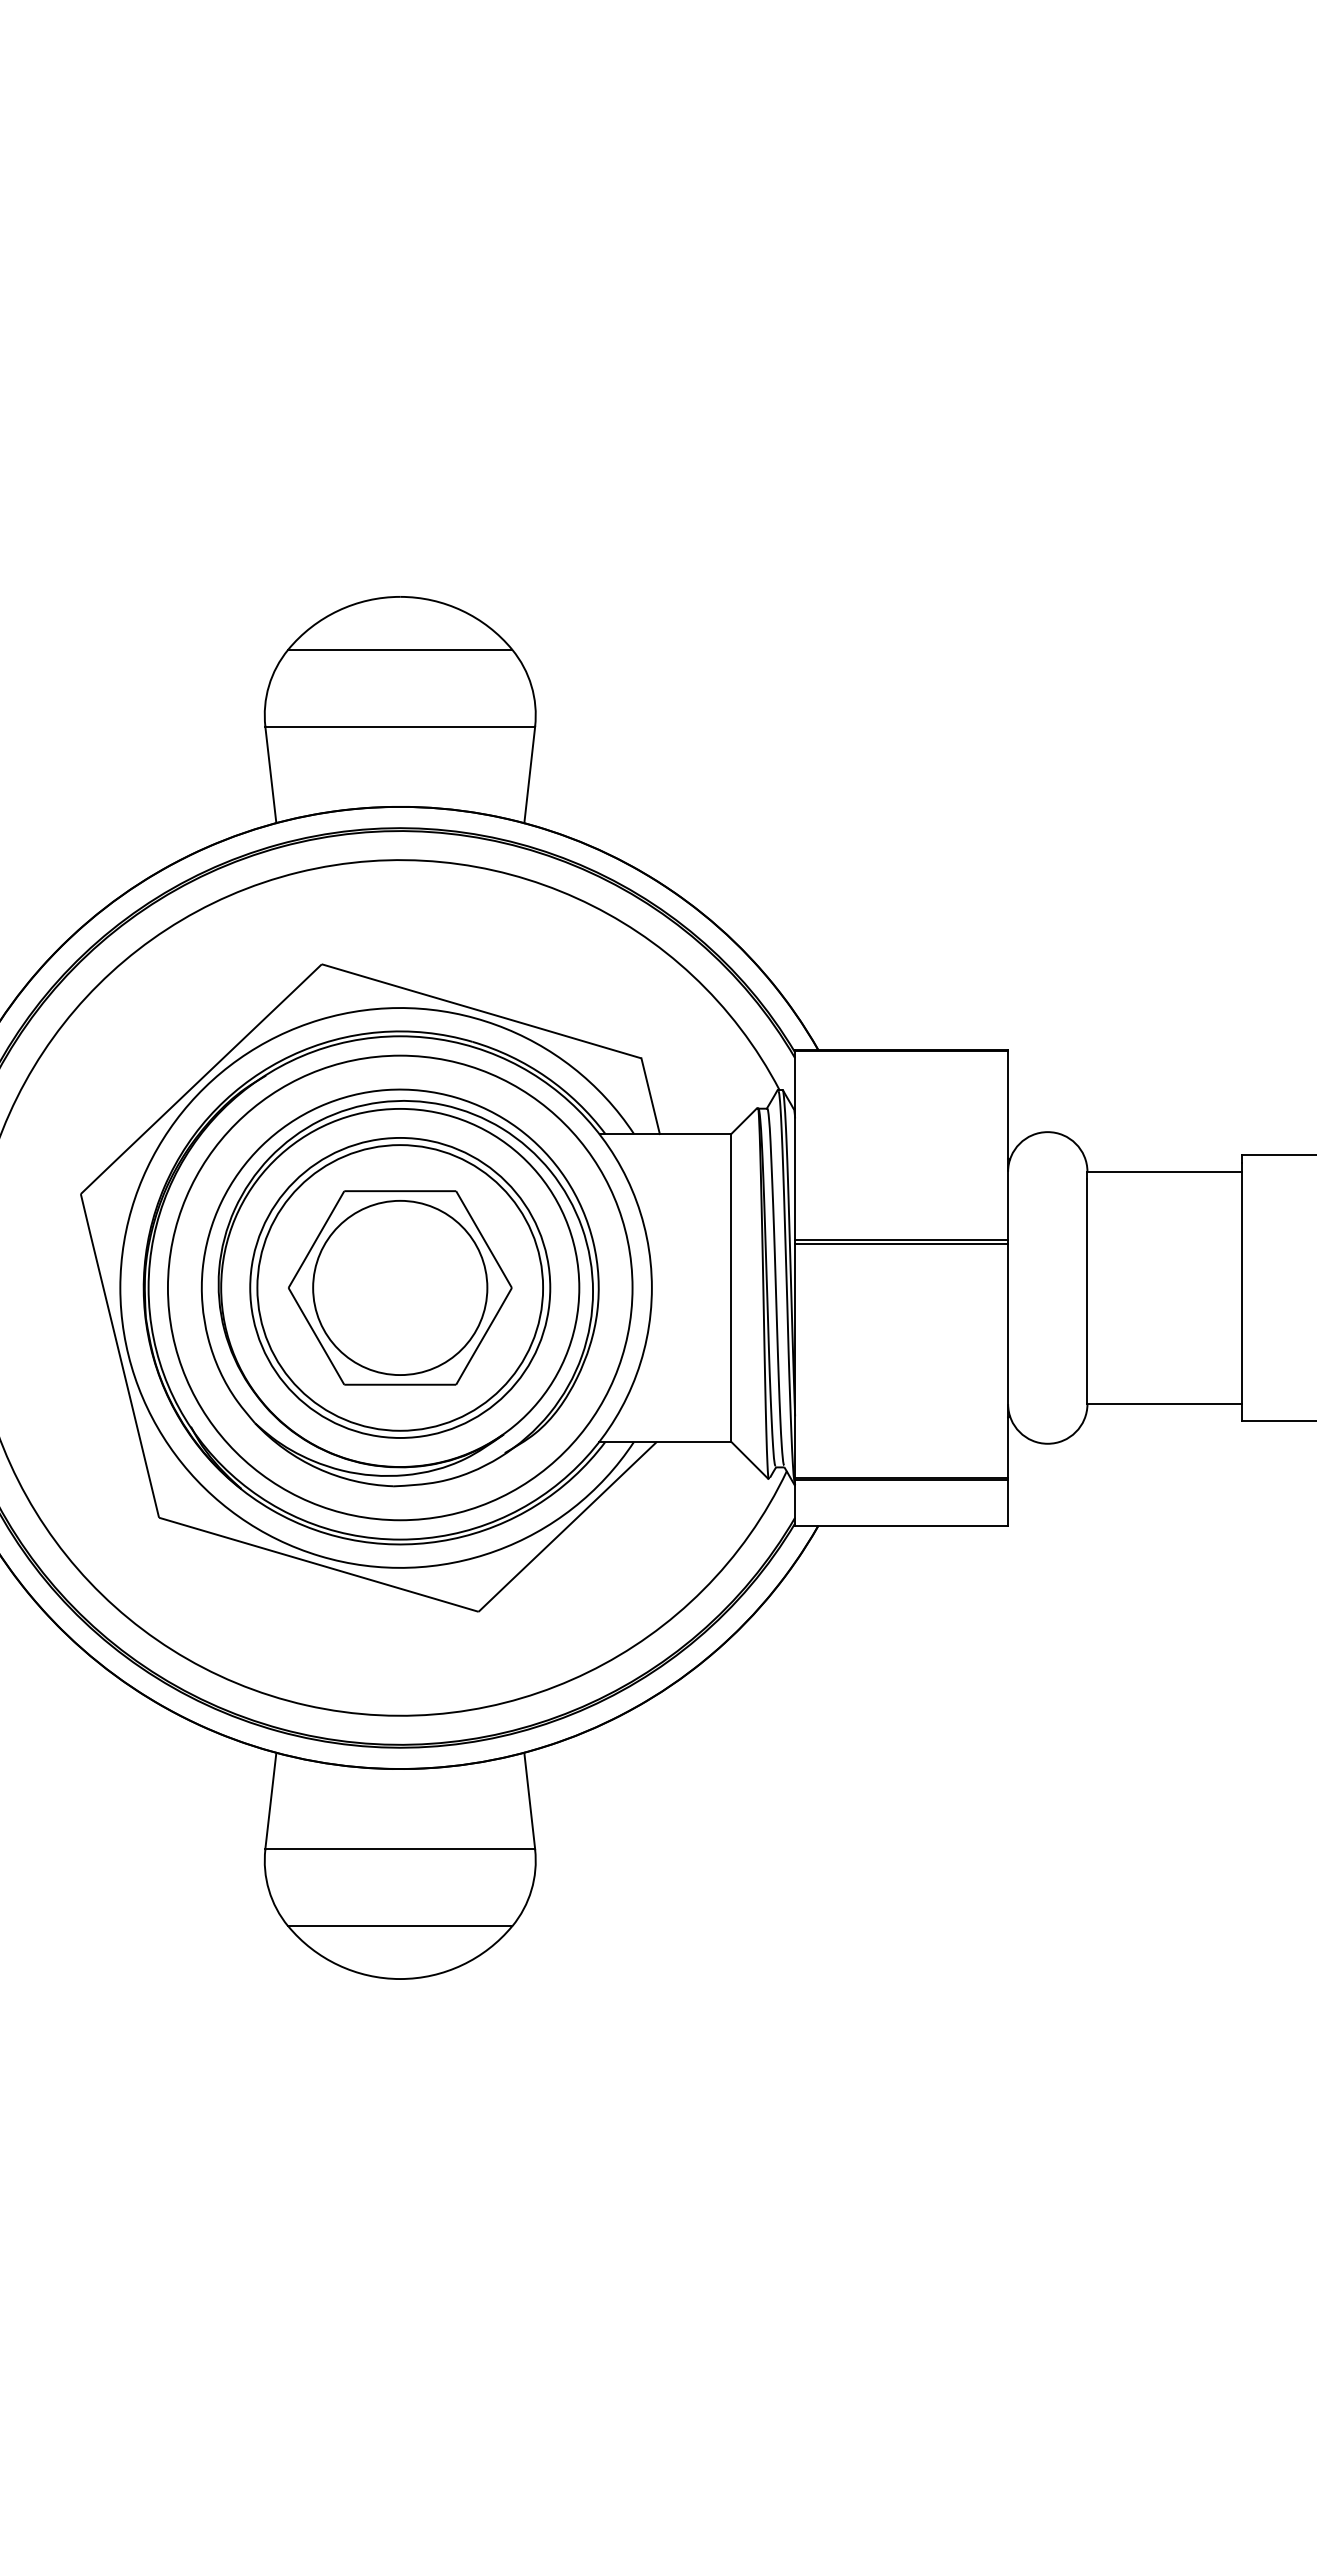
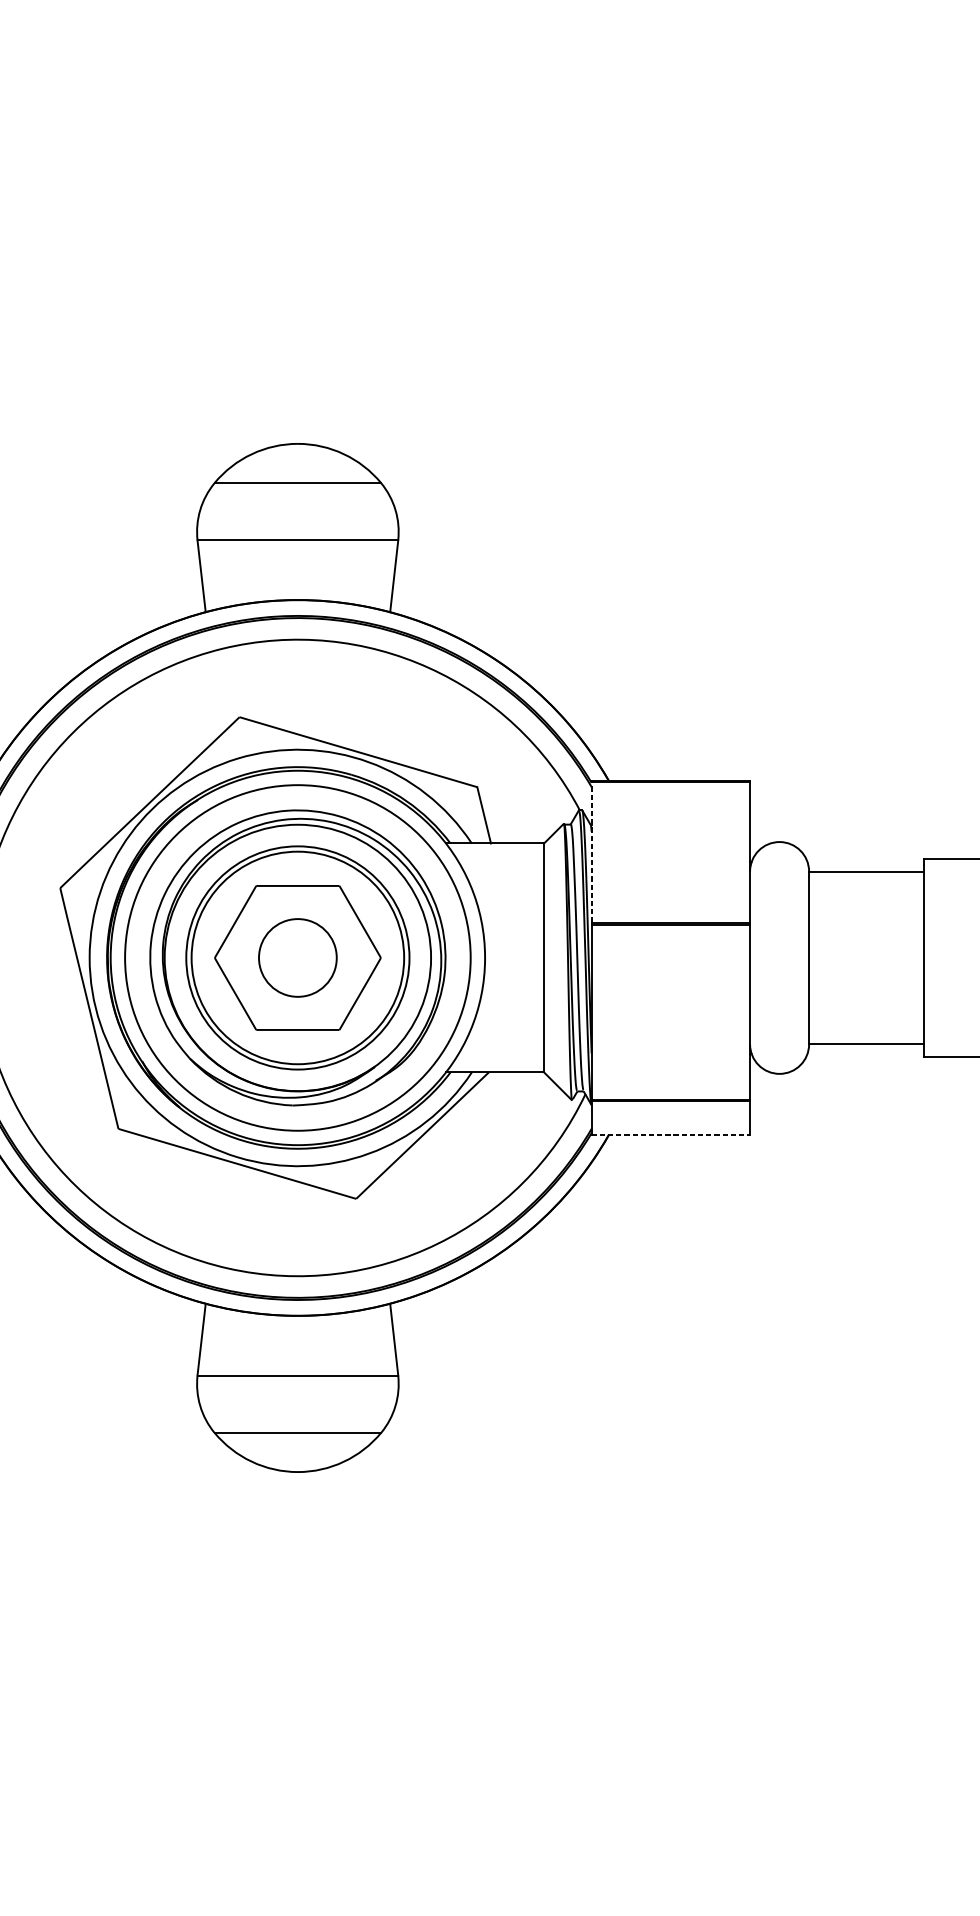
line: (795, 1145) -> (591, 851), solid -> dashed
circle: (400, 1287) -> (298, 957), size x0.6
line: (902, 1525) -> (671, 1134), solid -> dashed

